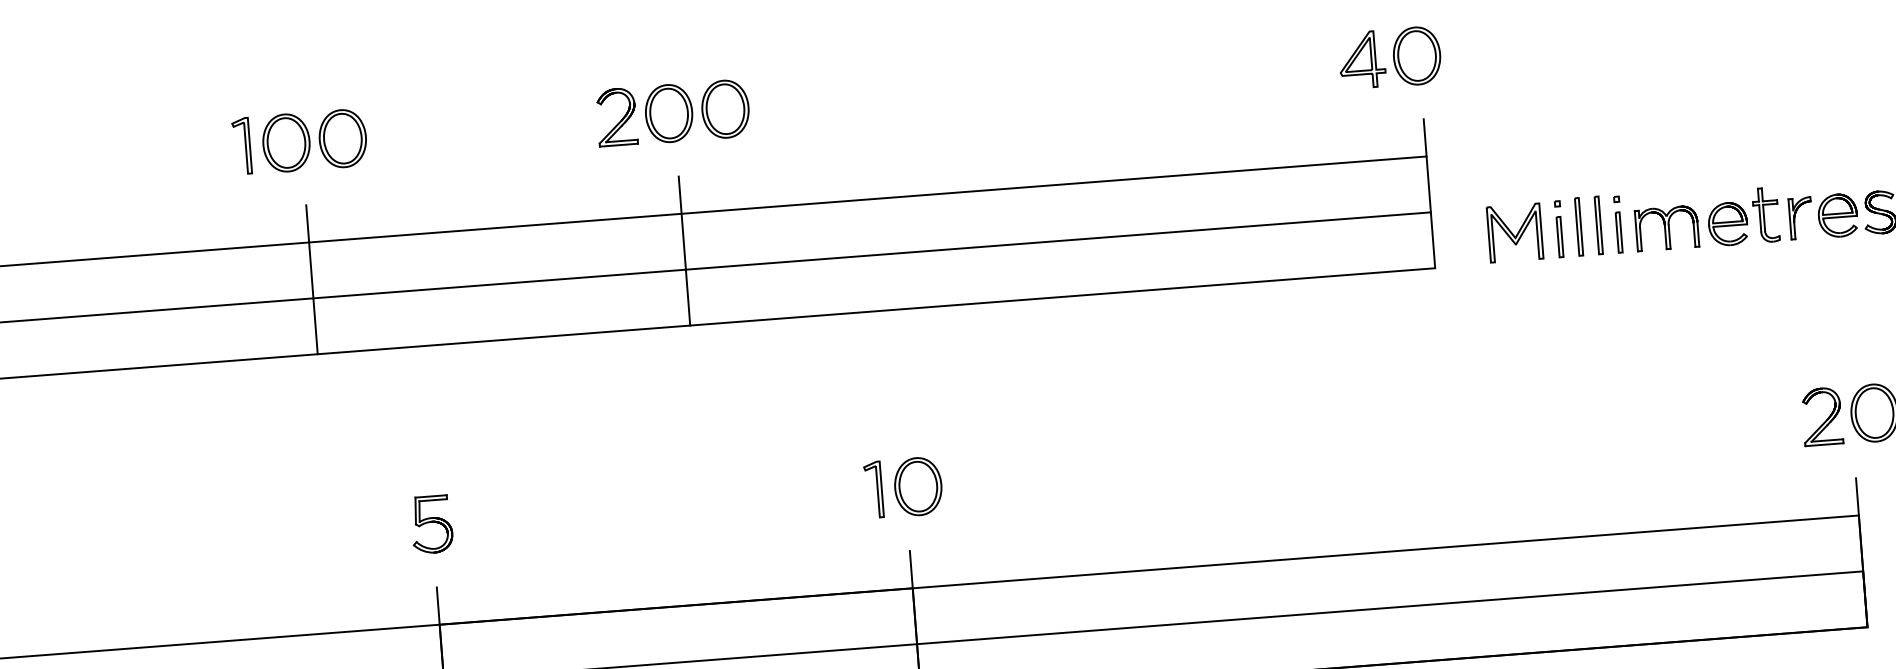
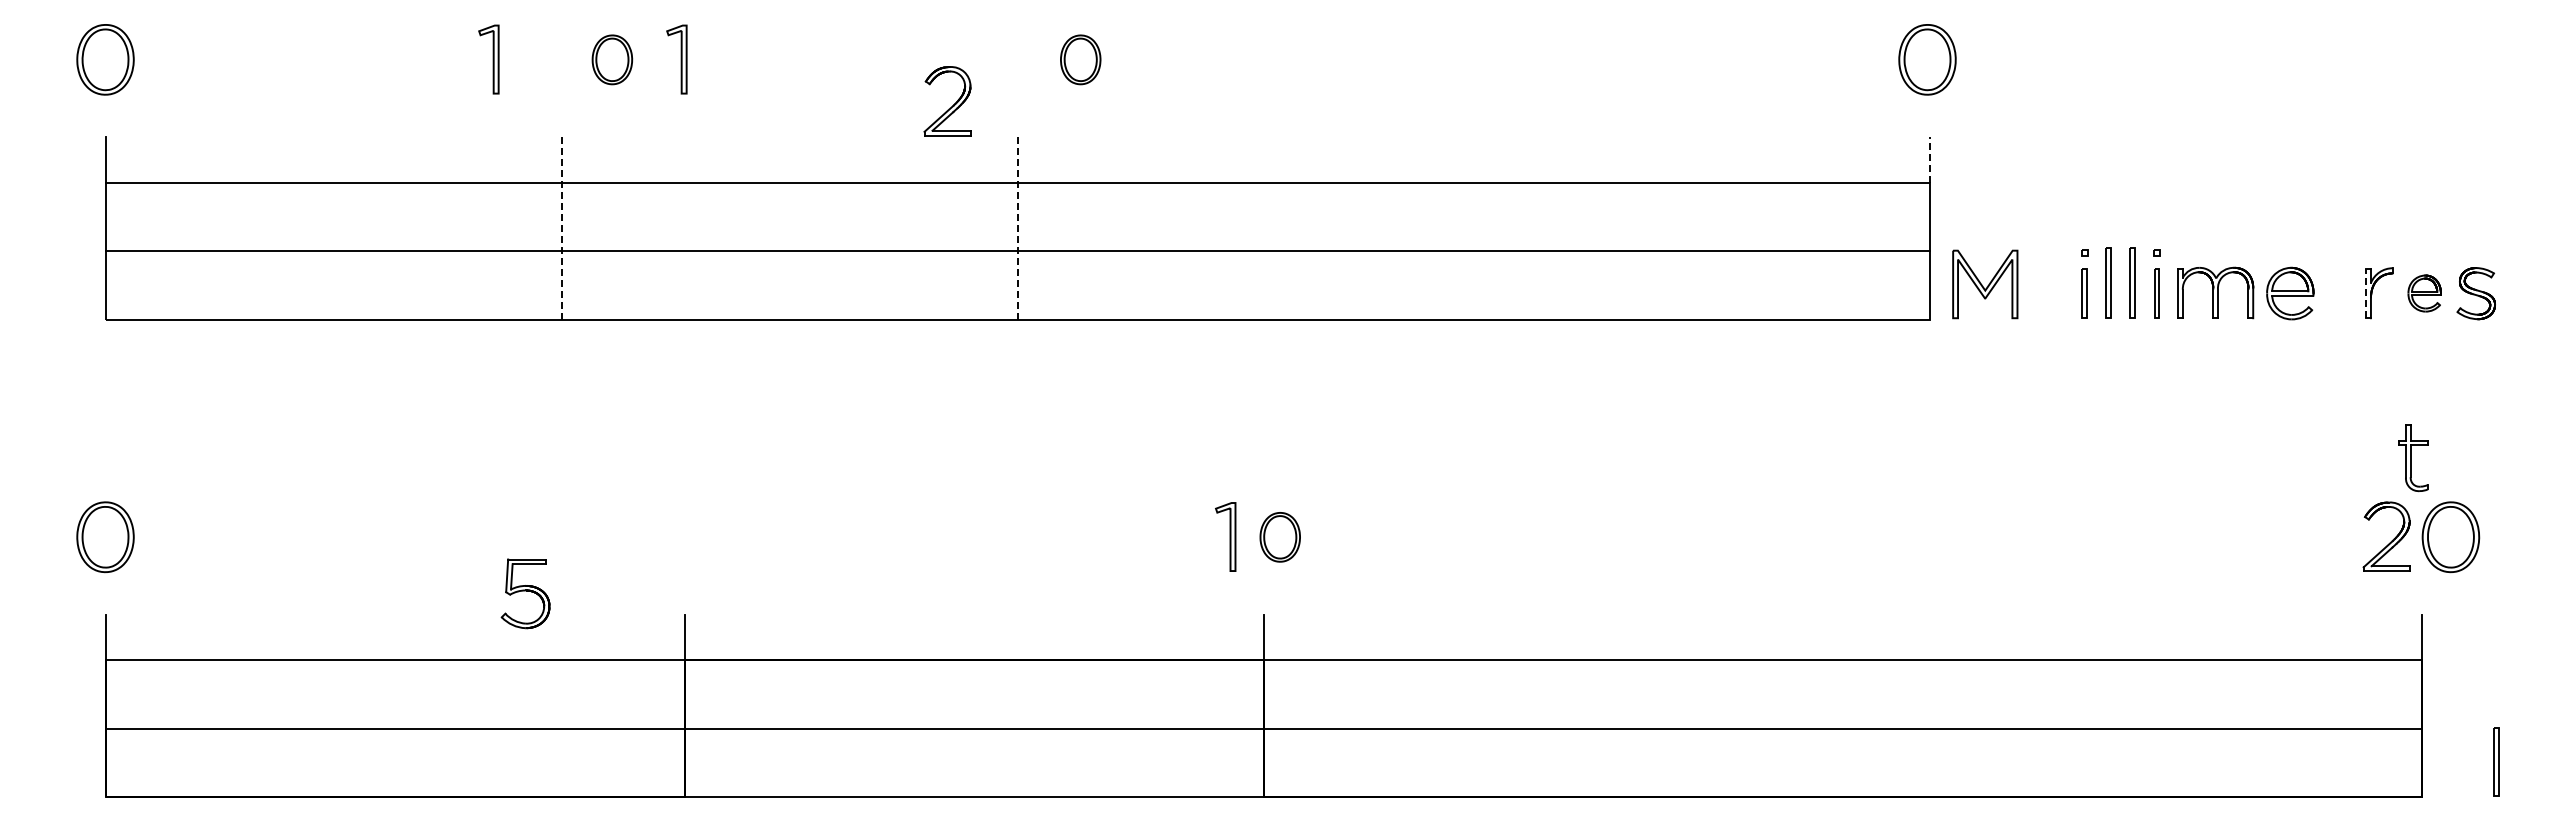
part: (1362, 59) -> (1860, 59), removed
part: (725, 109) -> (1080, 59), size x0.7
part: (668, 113) -> (1011, 59), removed
part: (620, 120) -> (952, 105), moved
part: (395, 134) -> (676, 59), added
part: (342, 138) -> (612, 59), size x0.7
line: (1425, 138) -> (1929, 160), solid -> dashed
part: (286, 142) -> (543, 59), removed
part: (1766, 215) -> (2413, 458), moved
part: (1837, 215) -> (2424, 293), size x0.7
line: (1790, 219) -> (2366, 293), solid -> dashed
part: (1515, 233) -> (1985, 284), moved
line: (684, 250) -> (1017, 228), solid -> dashed
line: (311, 279) -> (561, 228), solid -> dashed
part: (918, 486) -> (1280, 537), size x0.7
part: (431, 524) -> (525, 593), moved

